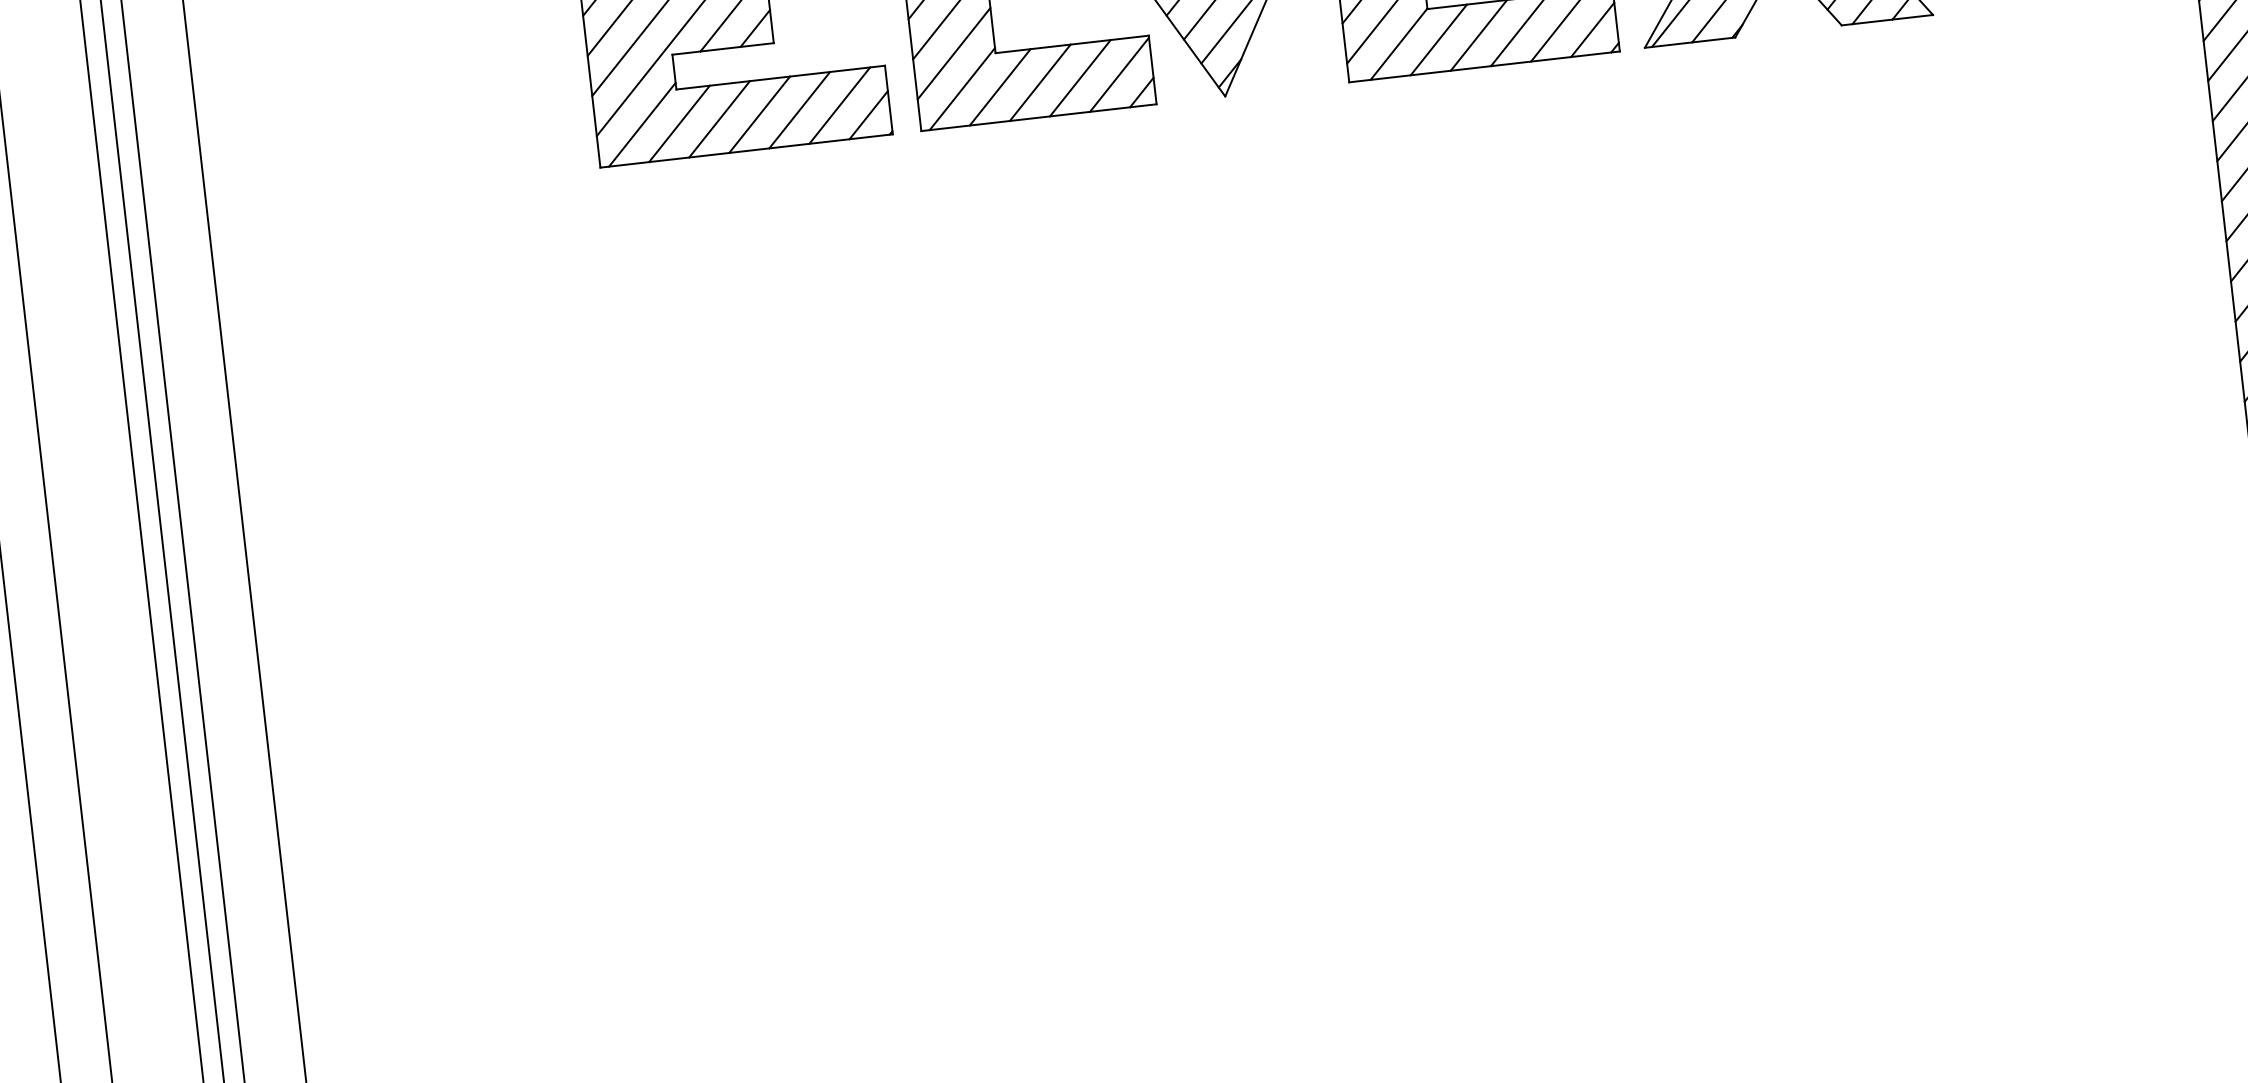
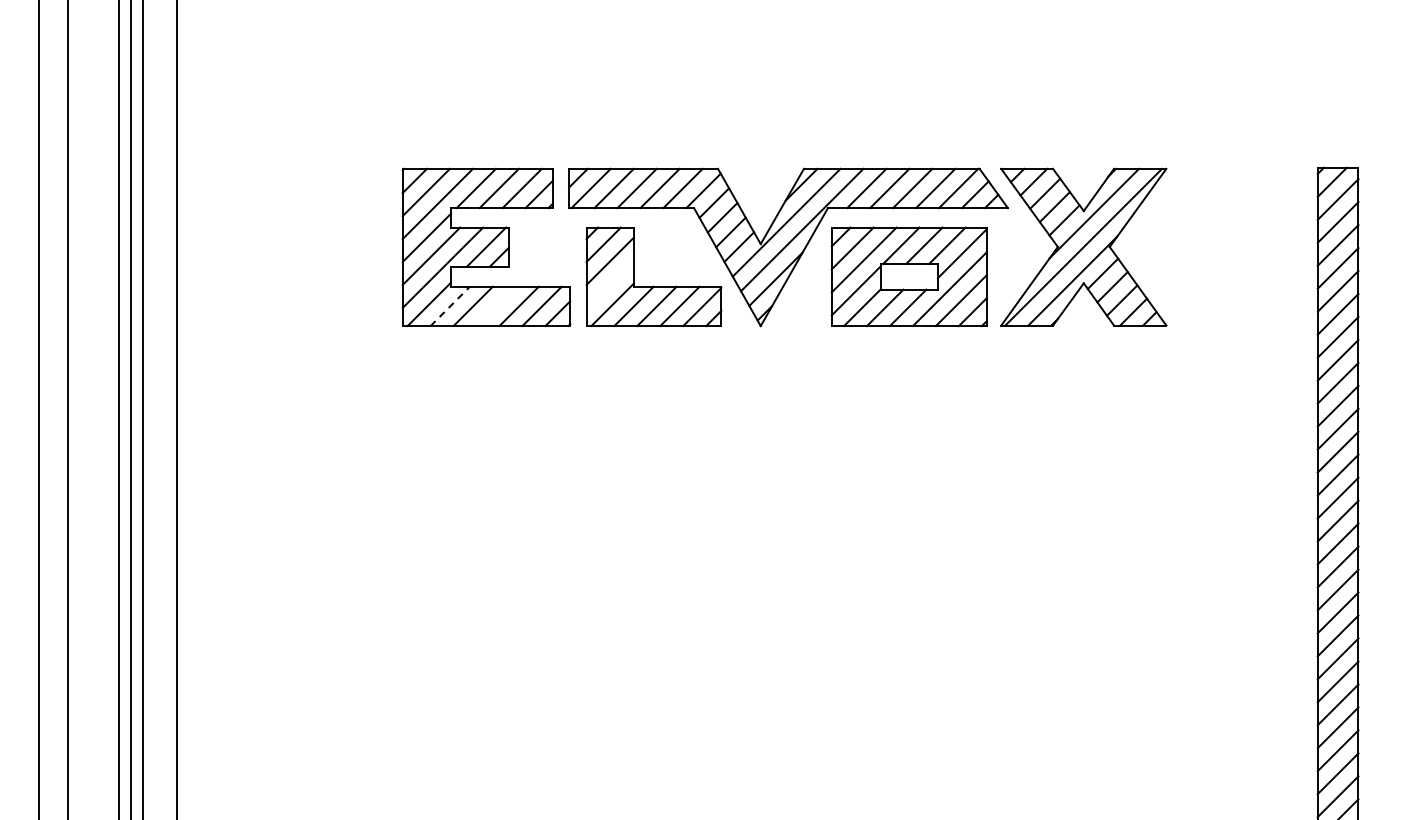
line: (952, 52) -> (609, 283), removed
line: (758, 115) -> (495, 306), removed
line: (679, 123) -> (450, 306), solid -> dashed

